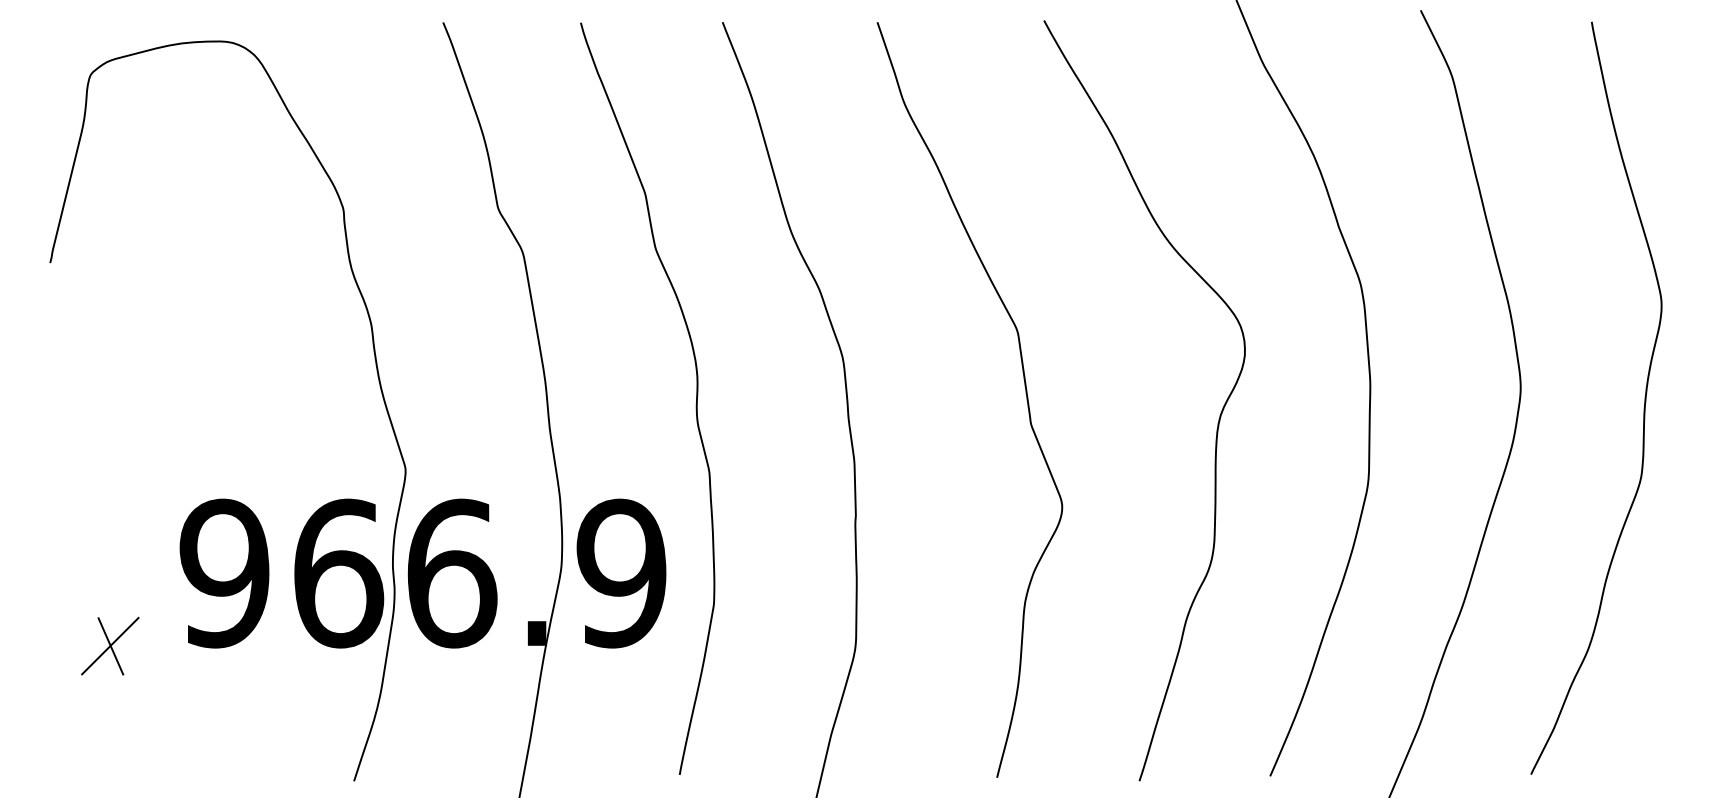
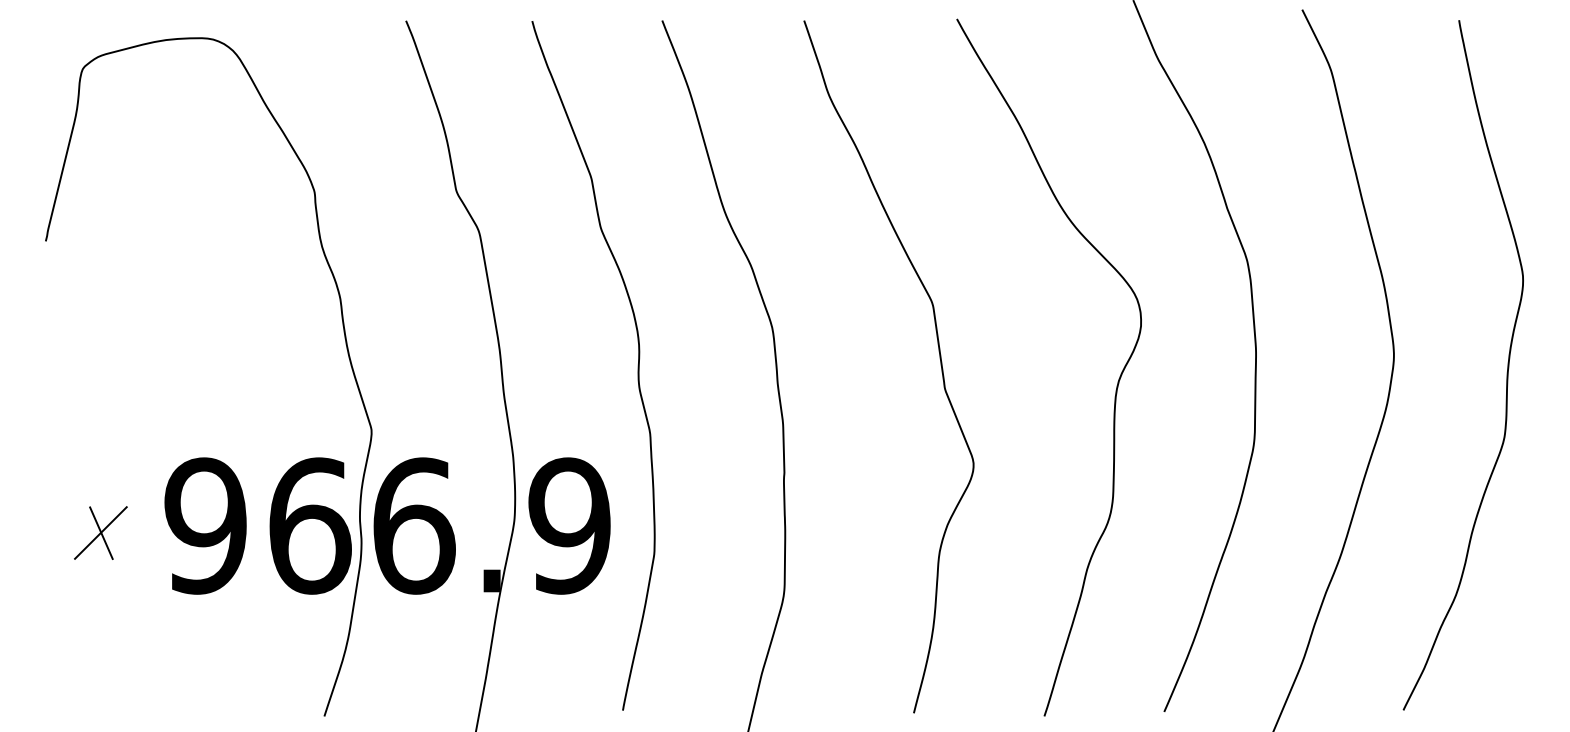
part: (110, 645) -> (101, 532), moved

